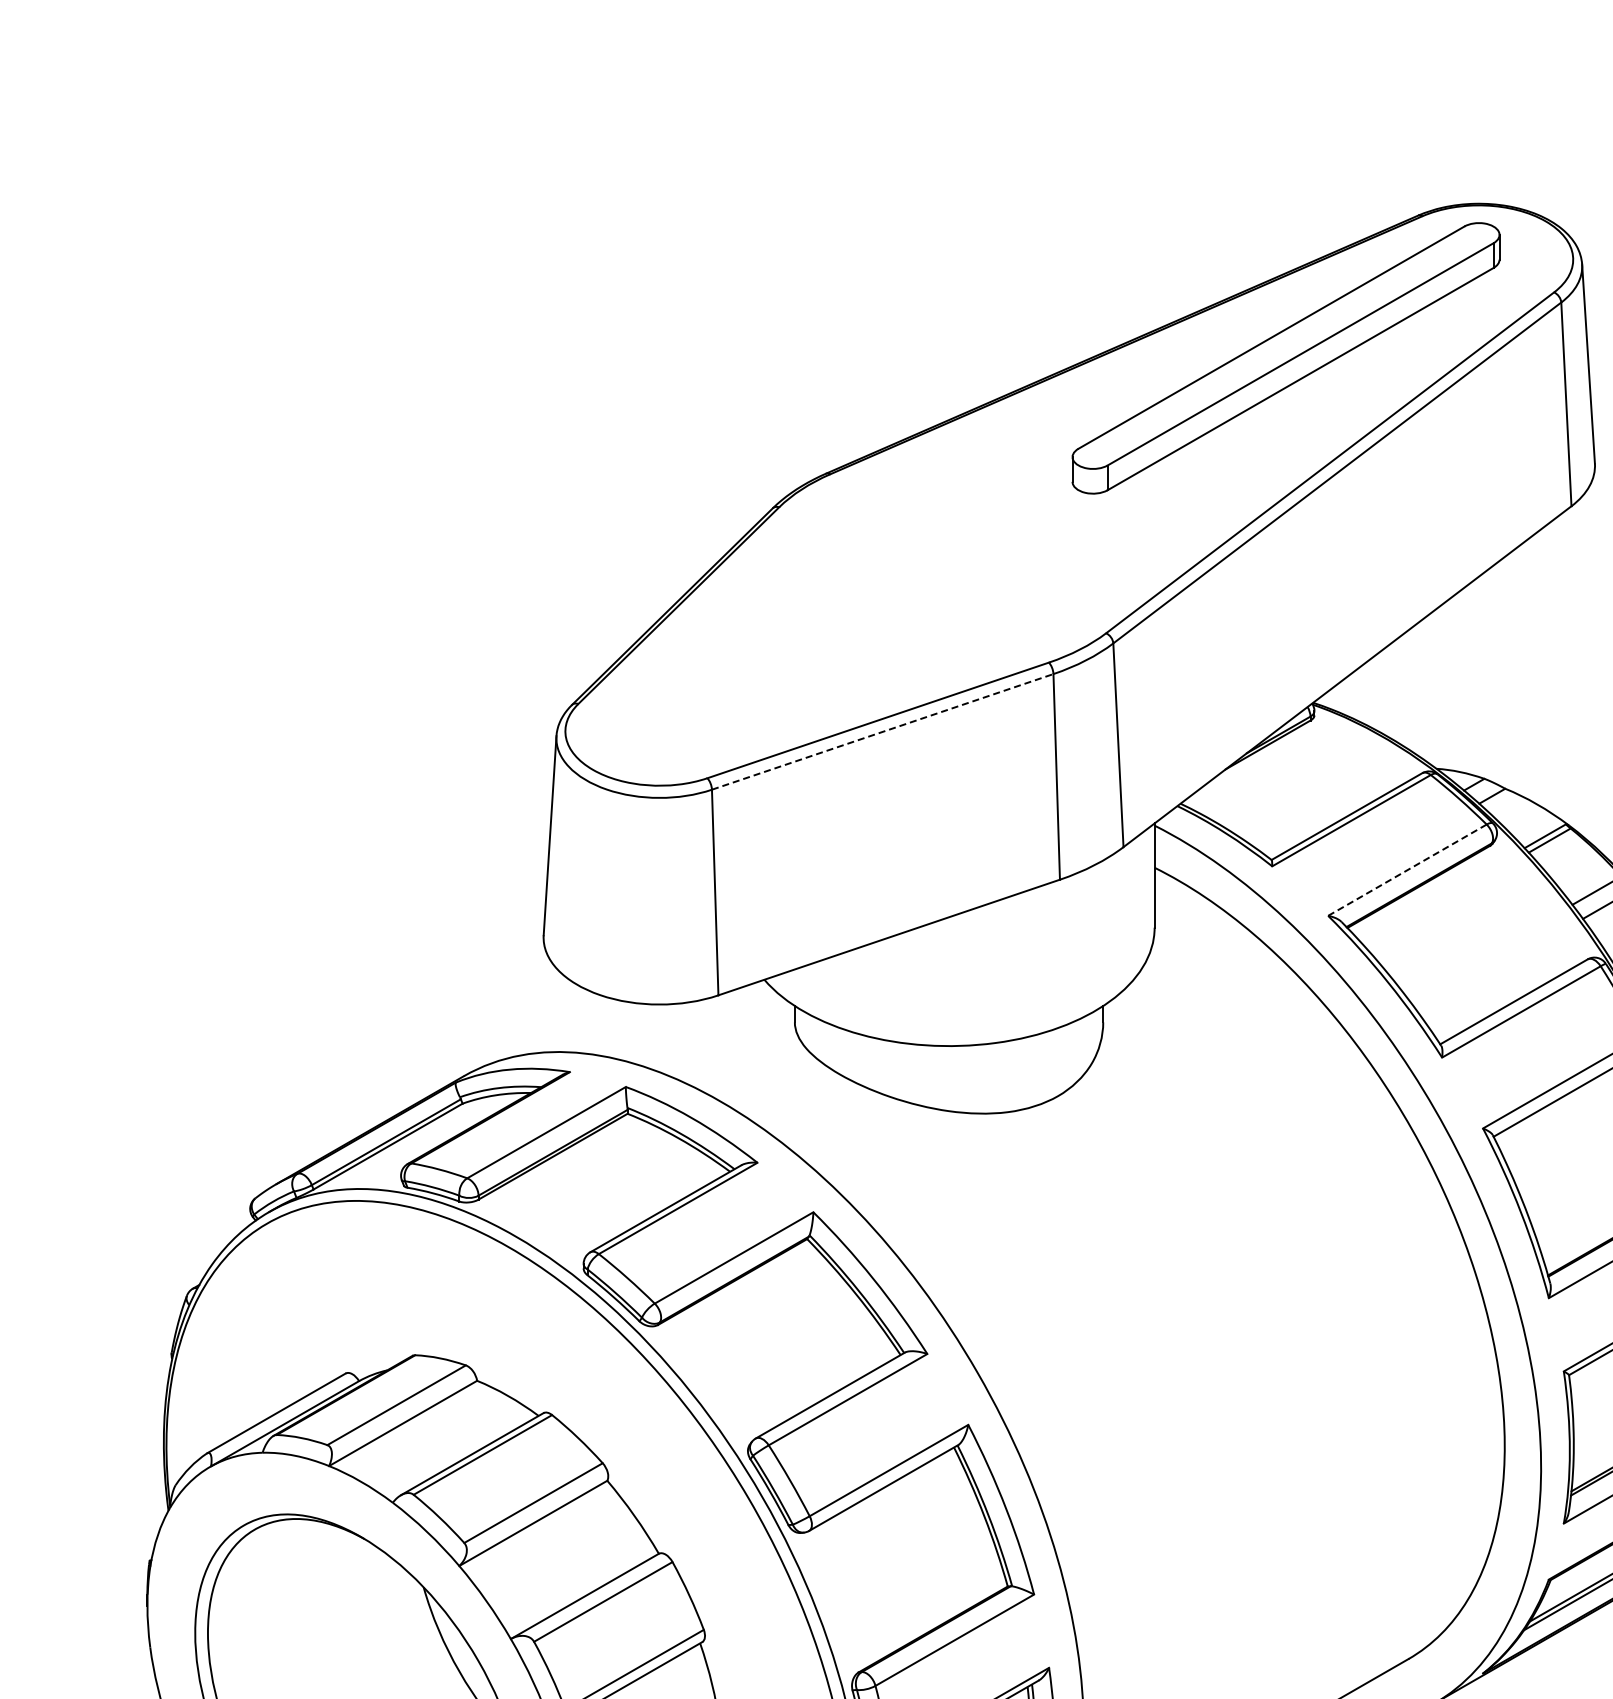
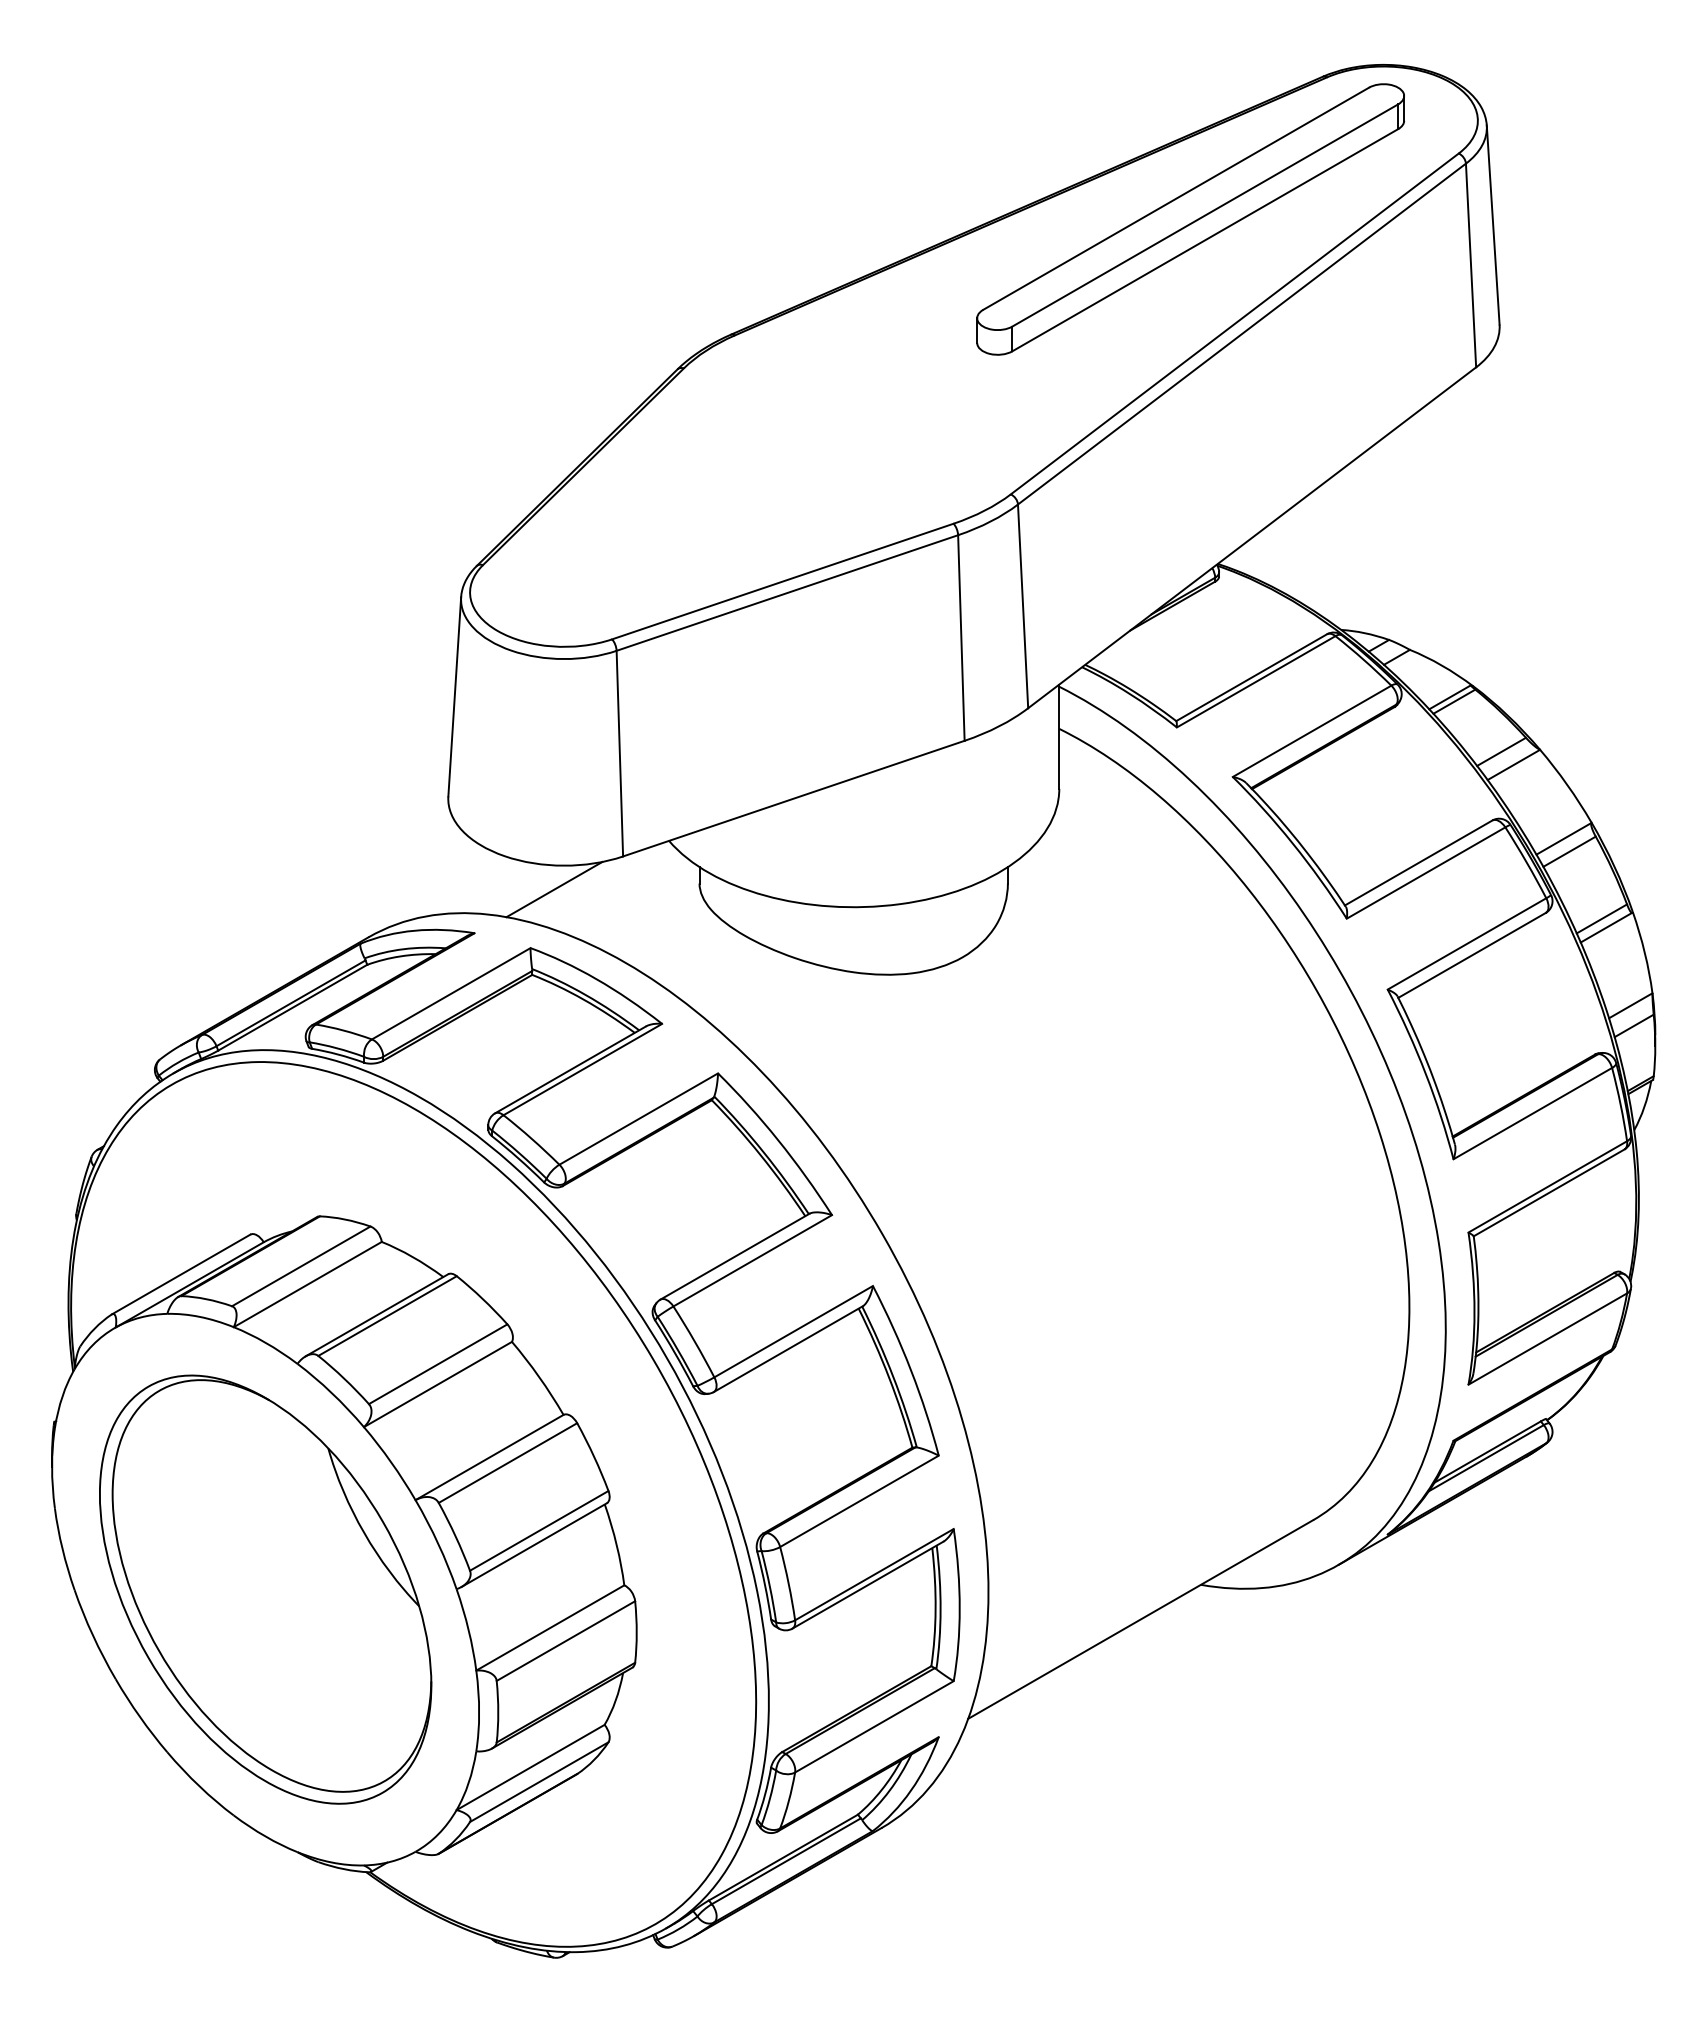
line: (882, 731) -> (787, 592), dashed -> solid
line: (1406, 870) -> (1311, 731), dashed -> solid
line: (649, 1028) -> (554, 889), added

